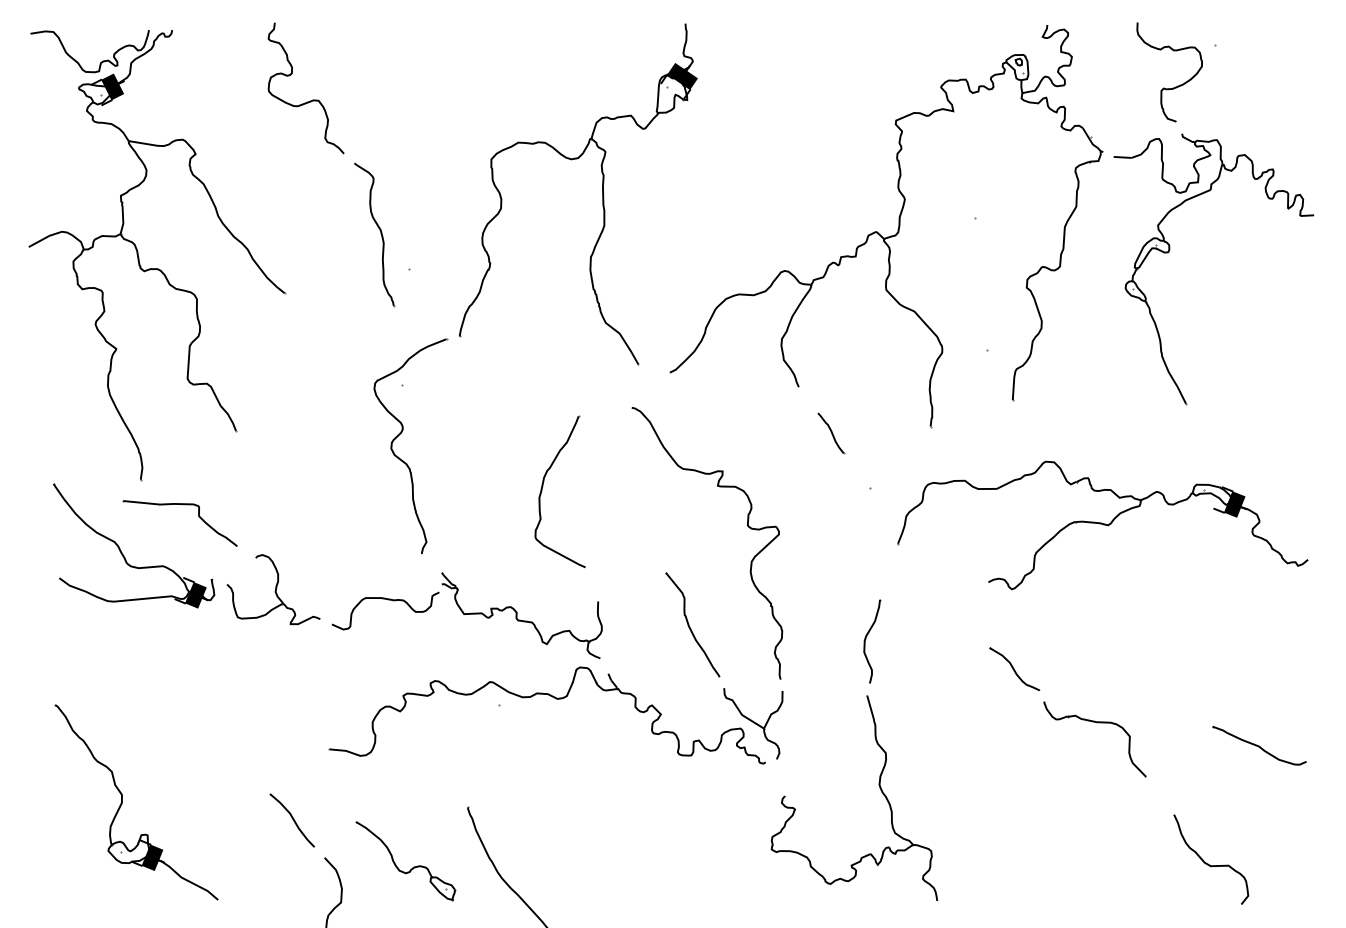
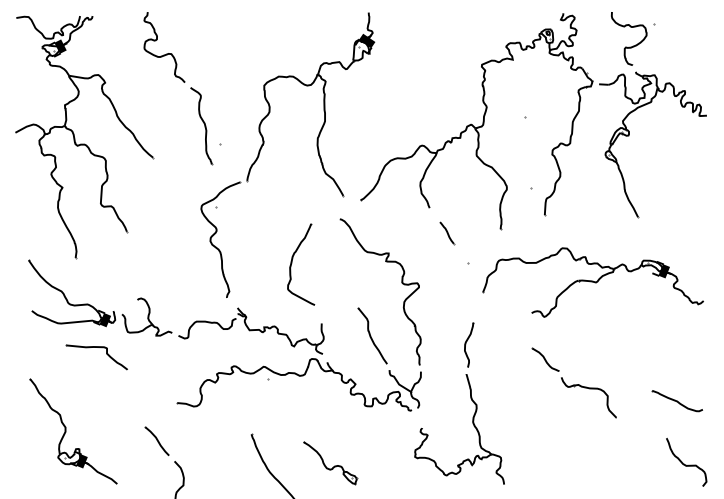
part: (179, 504) -> (96, 347), moved
part: (406, 861) -> (330, 463), moved
curve: (1211, 863) -> (686, 464), moved

